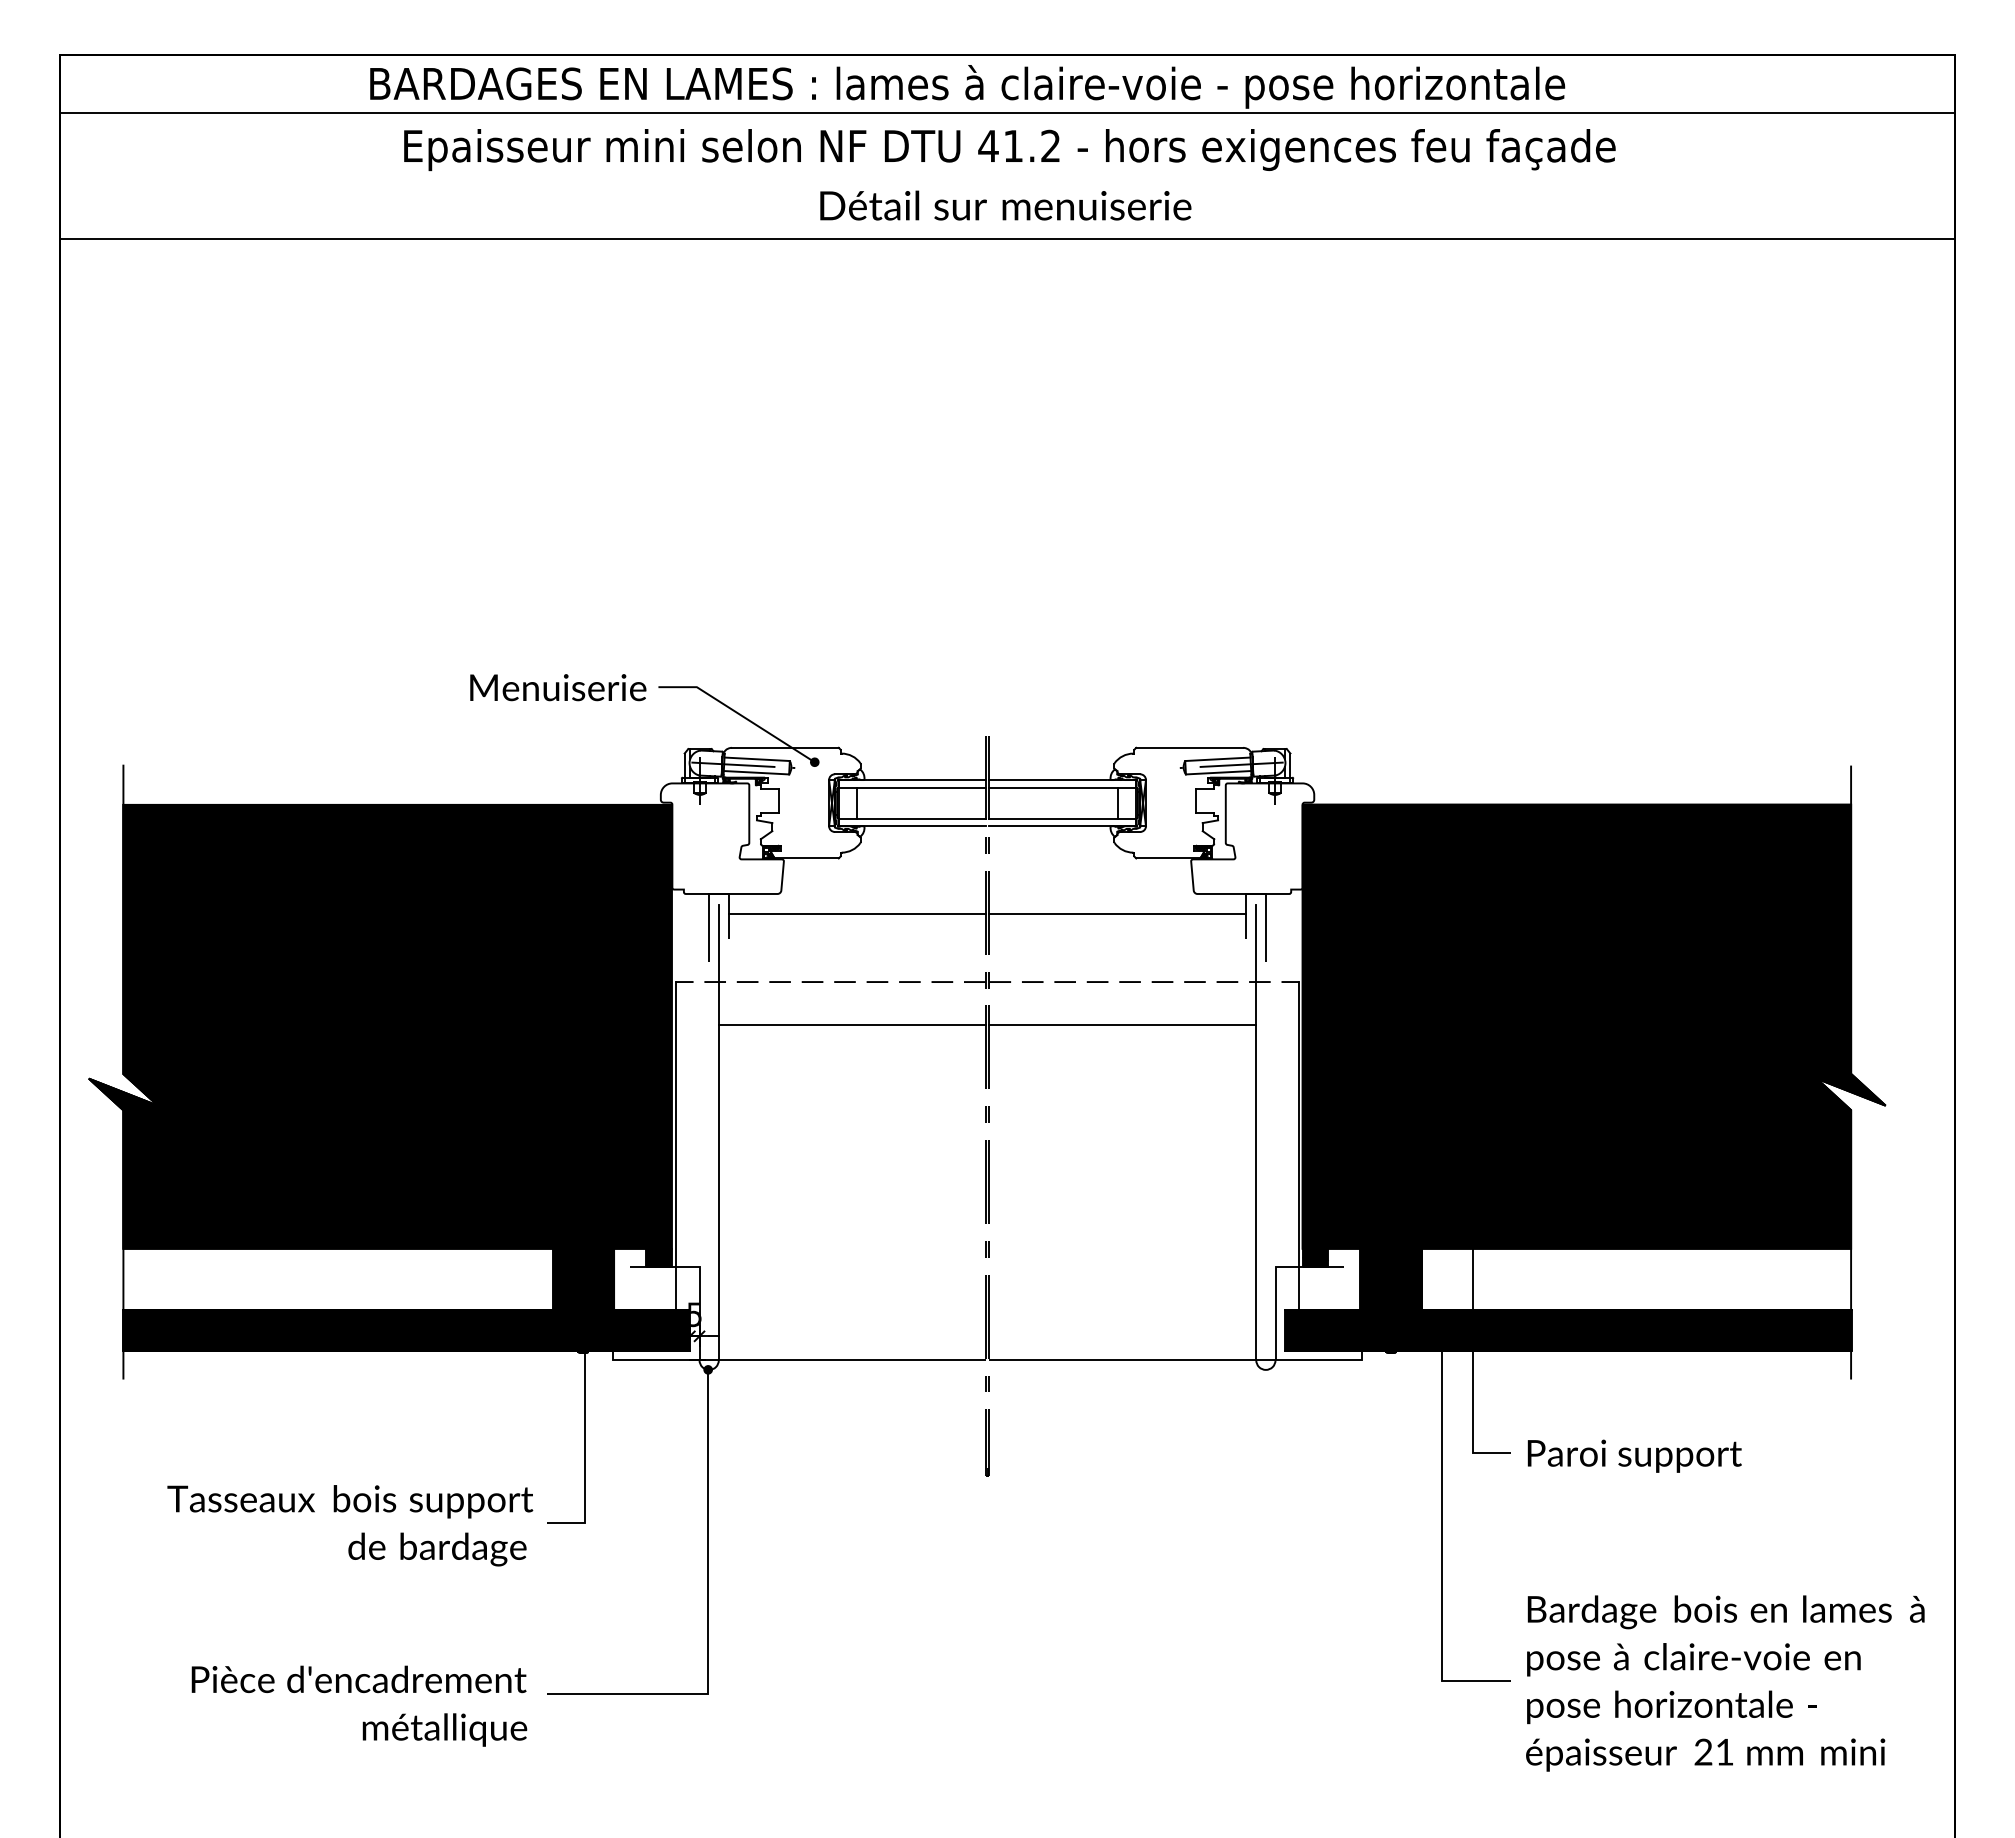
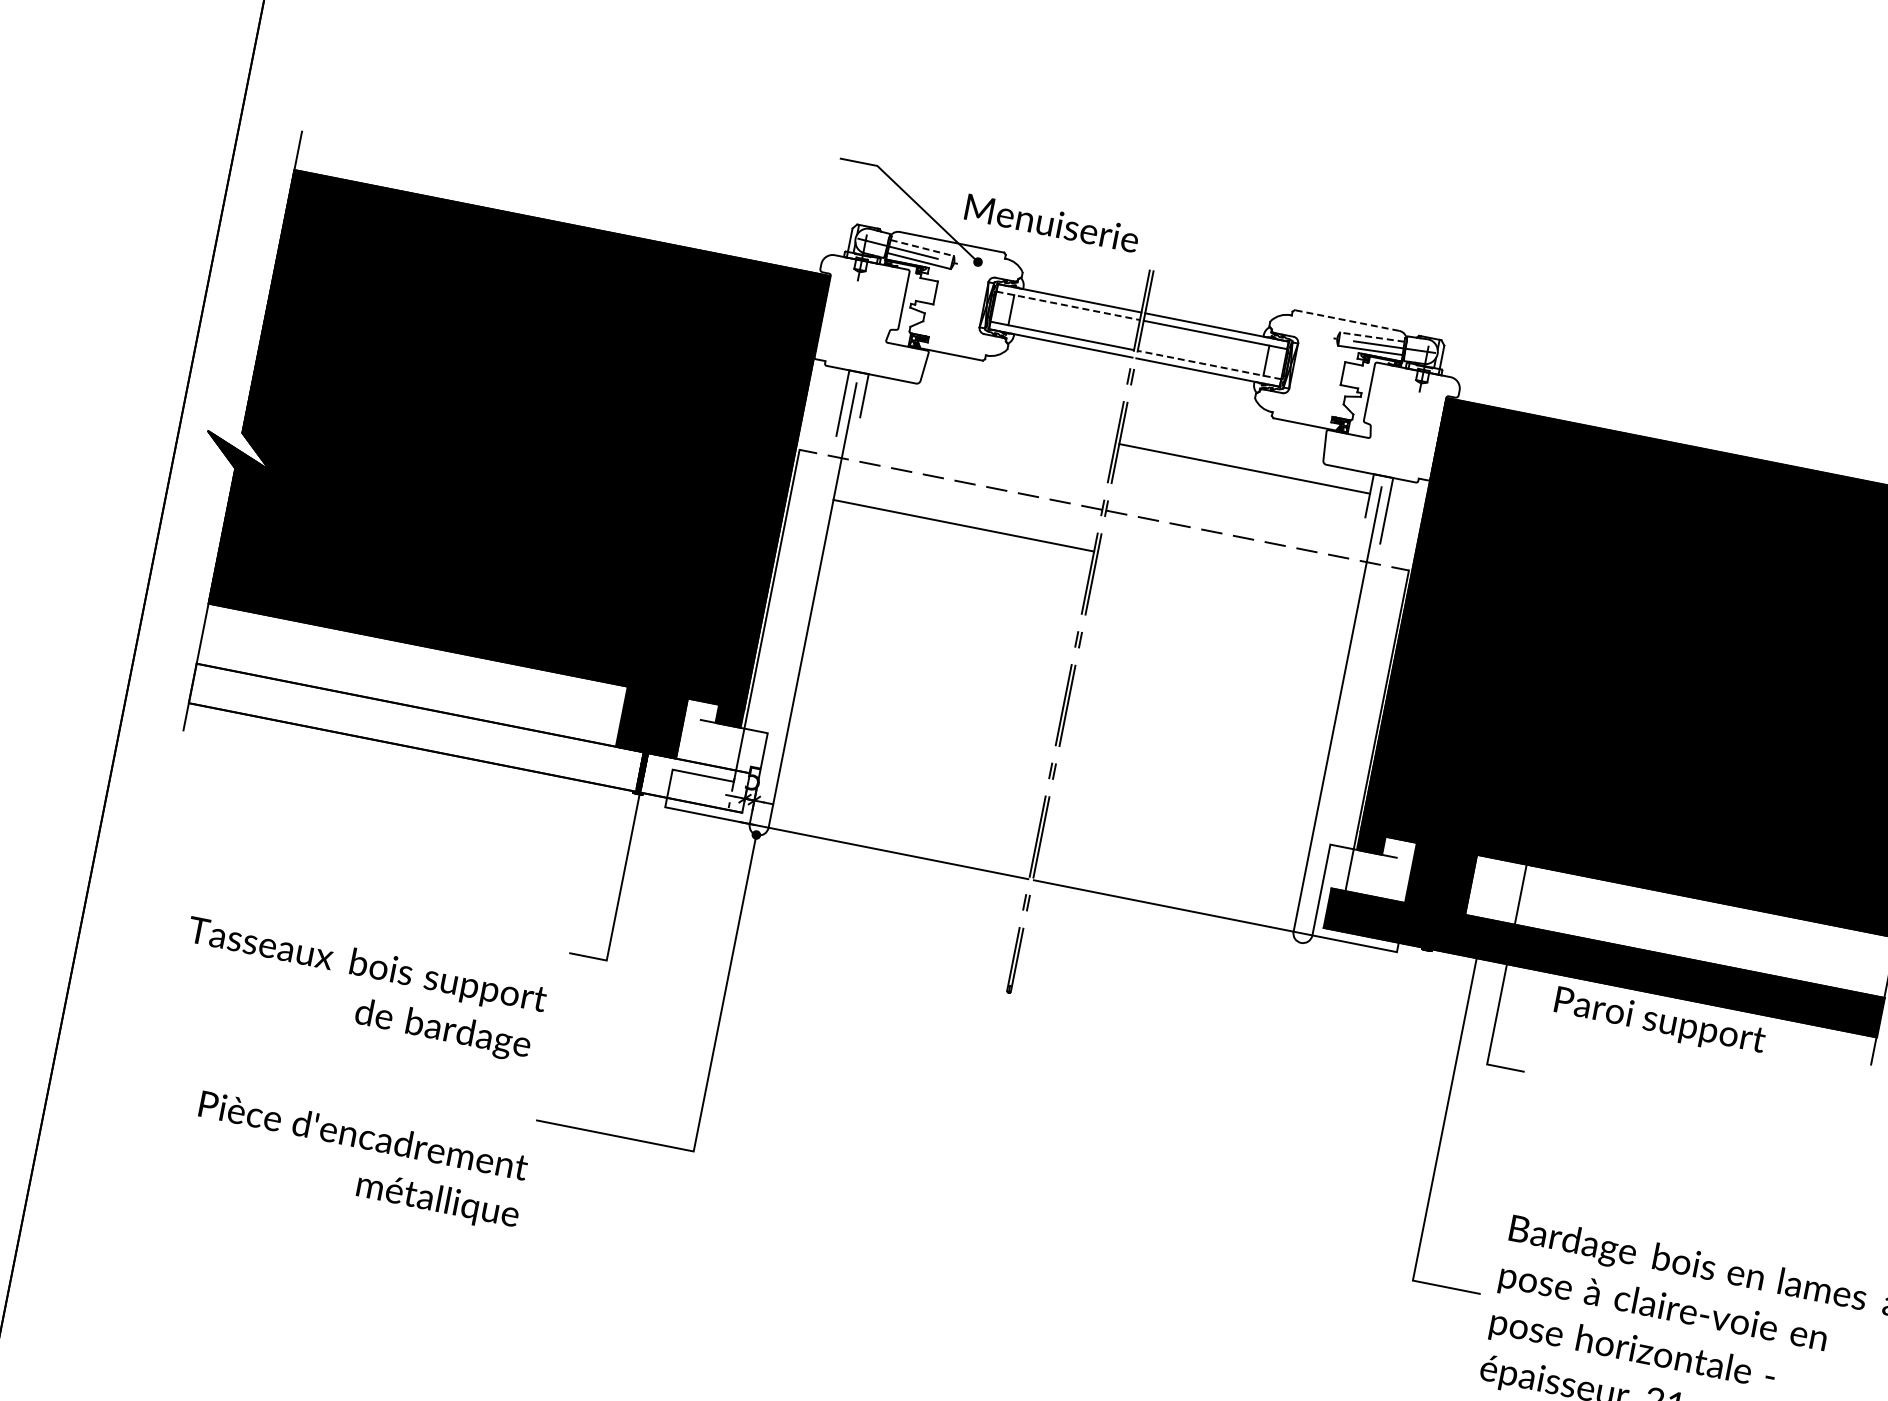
text: (558, 687) -> (1052, 223), moved
line: (1189, 747) -> (1346, 320), solid -> dashed
line: (757, 759) -> (922, 248), solid -> dashed
line: (1217, 759) -> (1371, 337), solid -> dashed
line: (912, 787) -> (1068, 305), solid -> dashed
line: (1062, 818) -> (1209, 364), solid -> dashed
line: (856, 913) -> (989, 417), removed
line: (1122, 1024) -> (1227, 577), removed
fill: (406, 1330) -> (469, 738), removed
text: (1634, 1455) -> (1659, 1021), moved
text: (350, 1525) -> (362, 990), moved
text: (359, 1705) -> (359, 1161), moved

